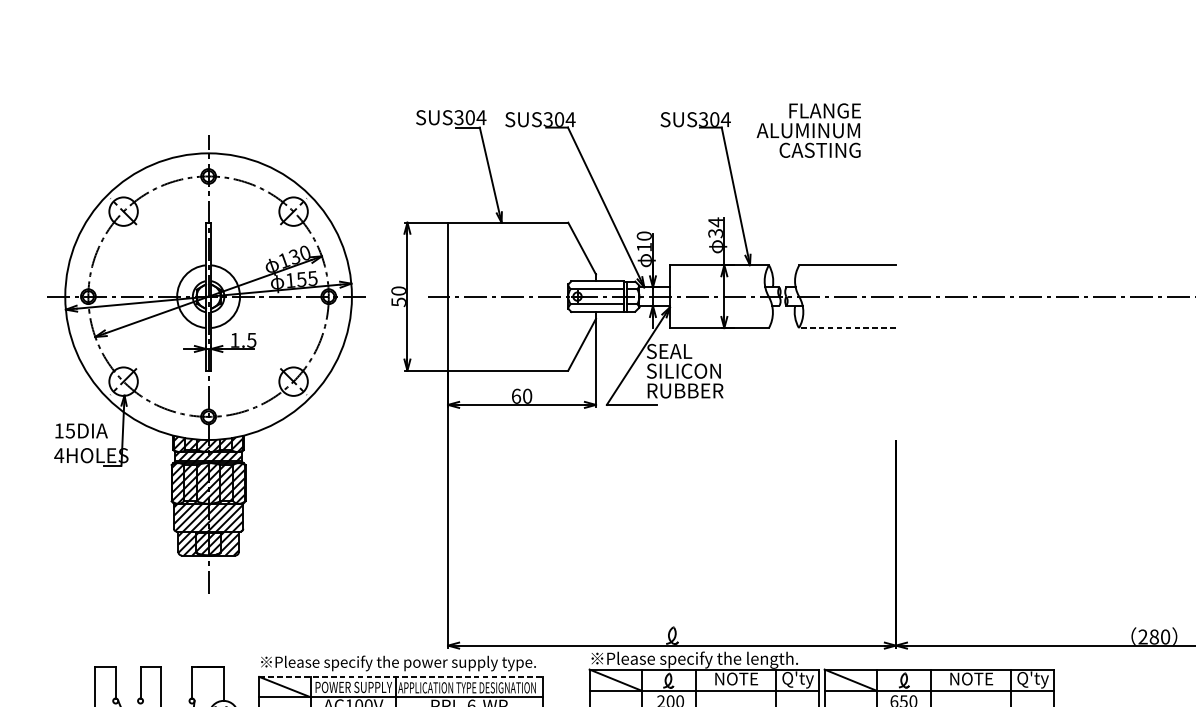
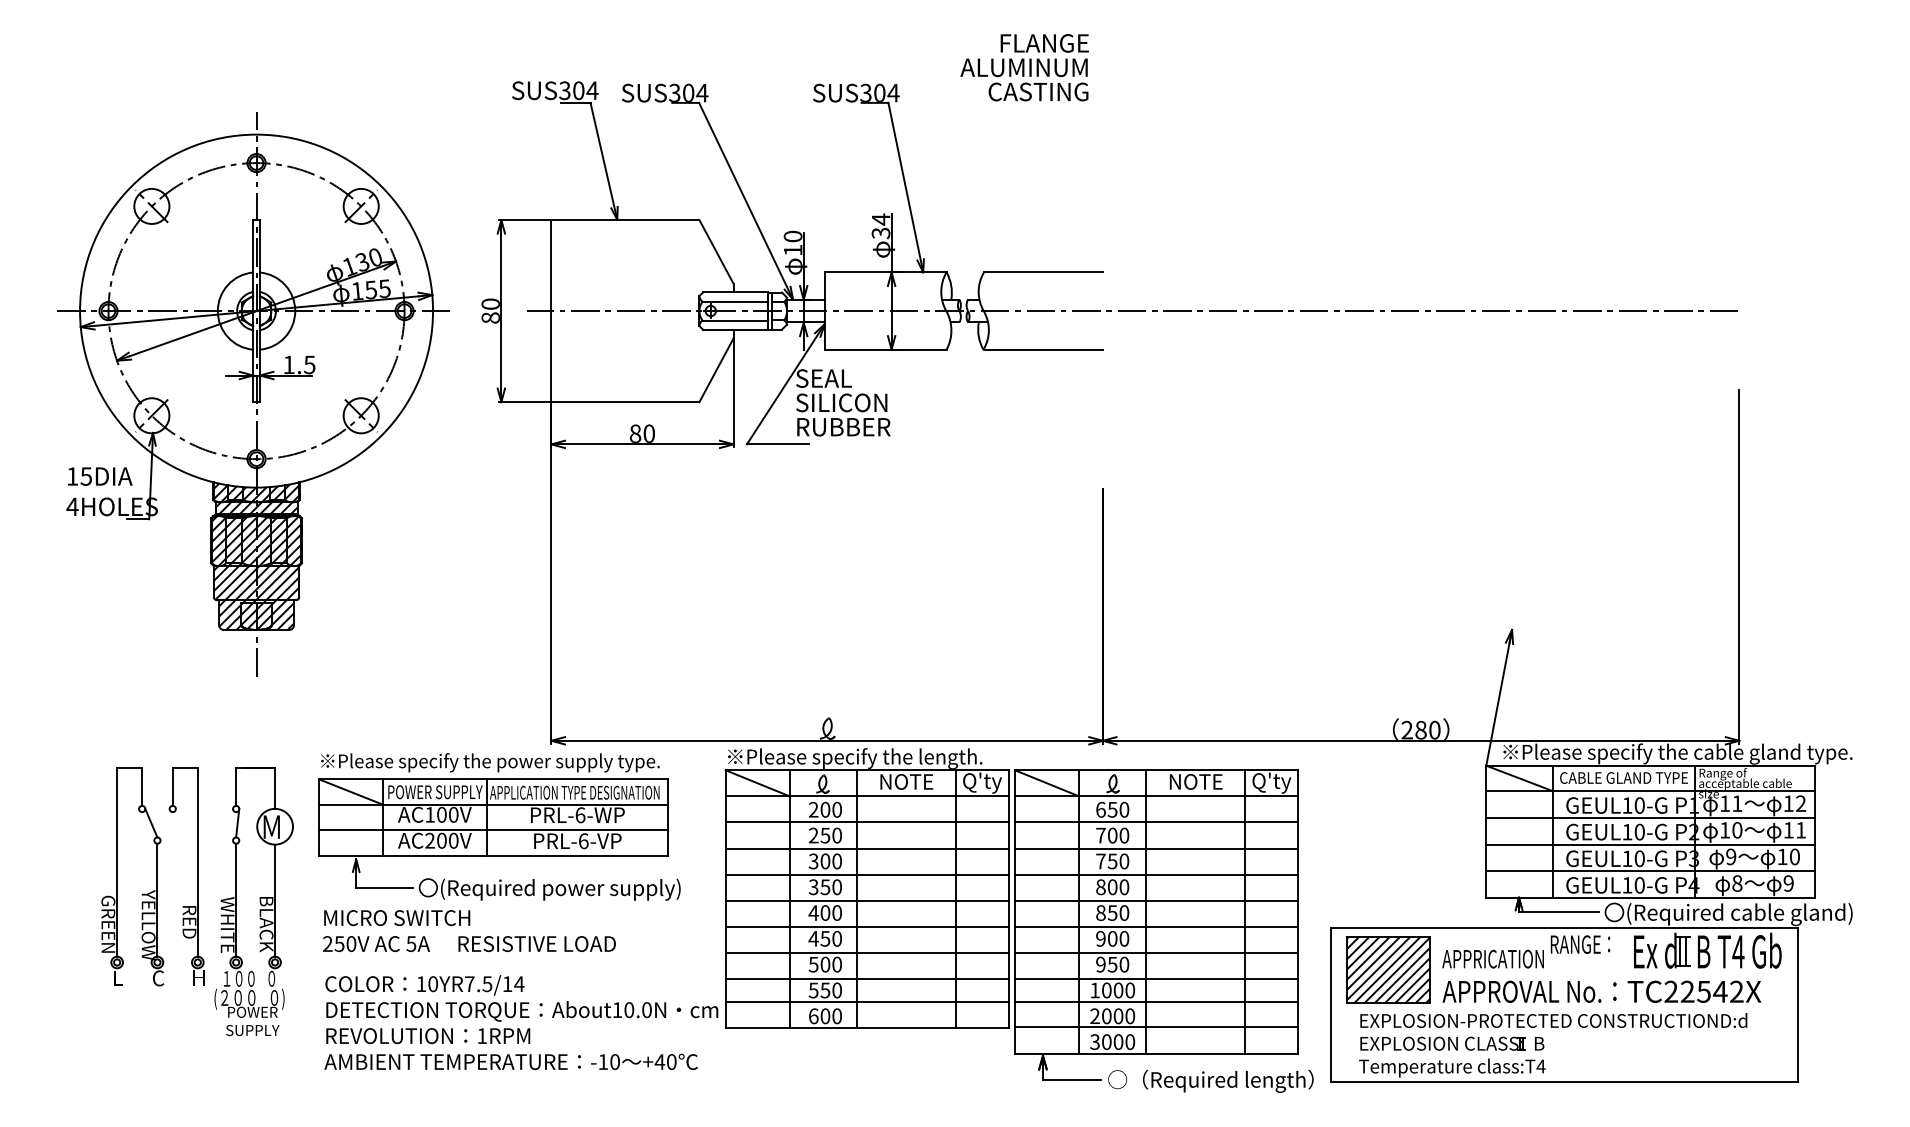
text: (808, 130) -> (1024, 67), moved
text: (398, 301) -> (490, 317), 50 -> 80
line: (847, 327) -> (1043, 349), dashed -> solid
text: (516, 396) -> (635, 433), 60 -> 80
line: (401, 677) -> (493, 779), dashed -> solid

